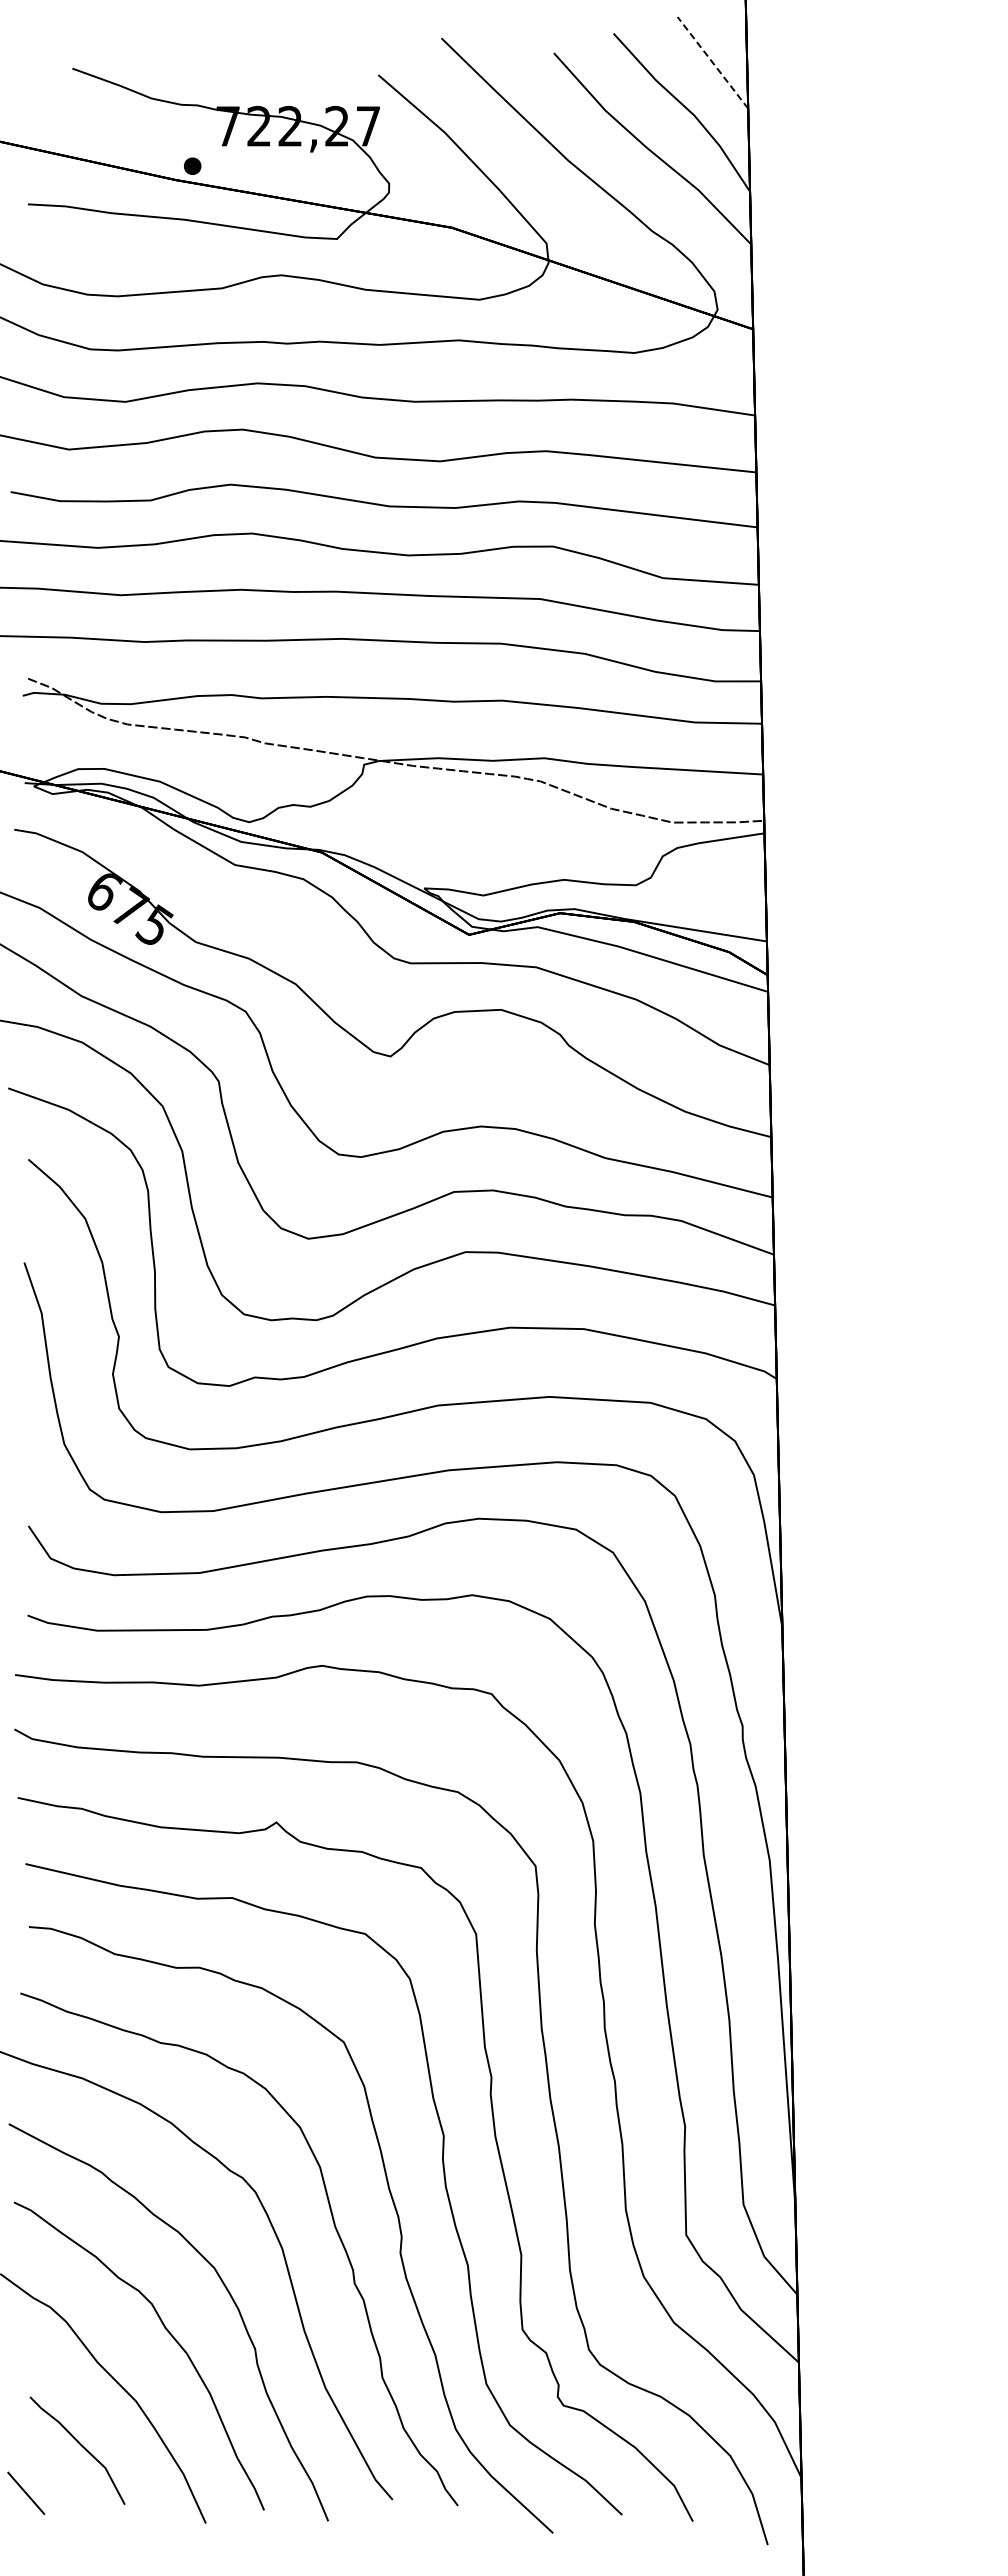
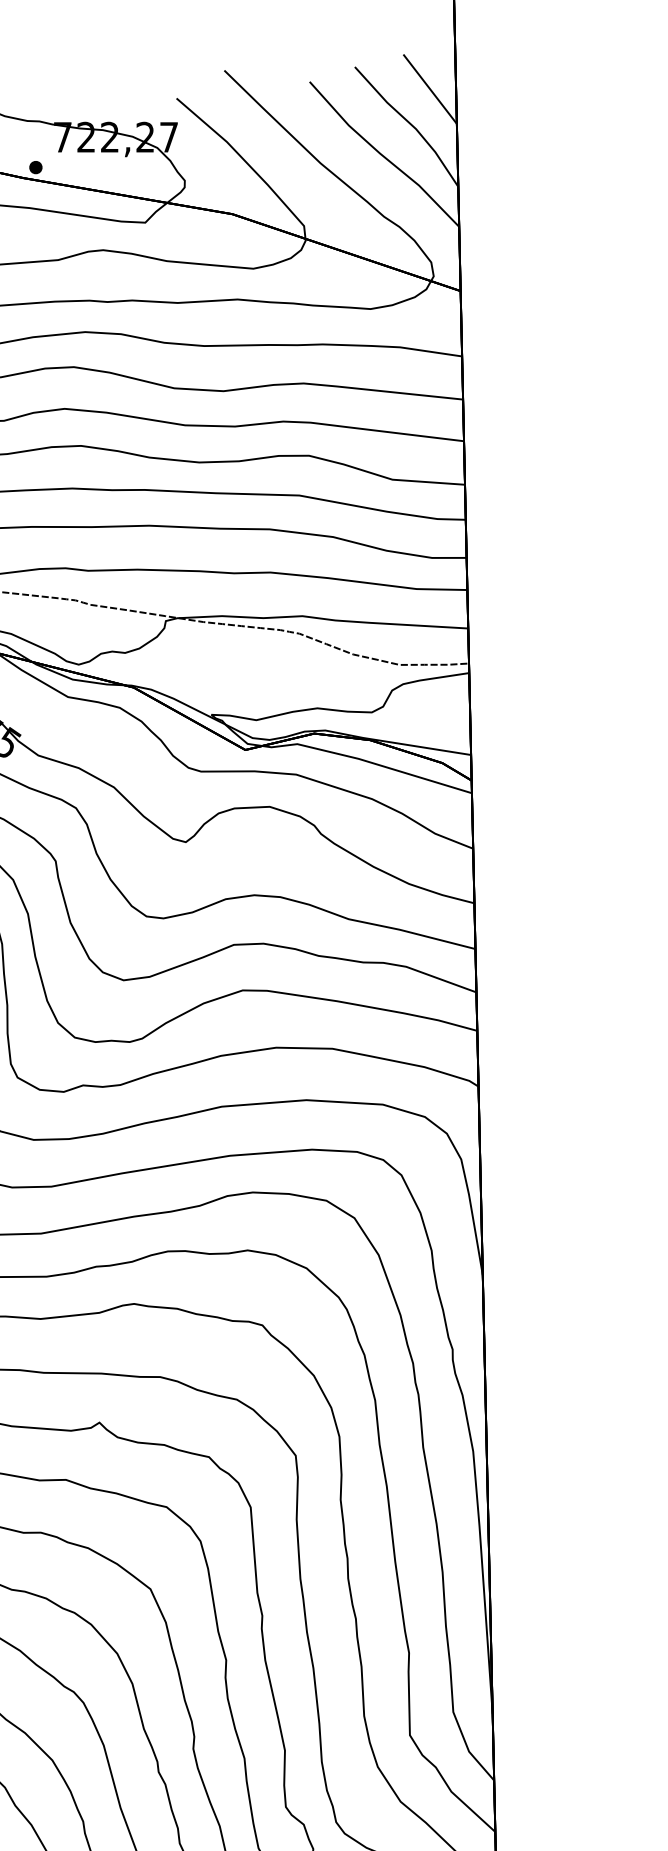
line: (712, 62) -> (429, 88), dashed -> solid

